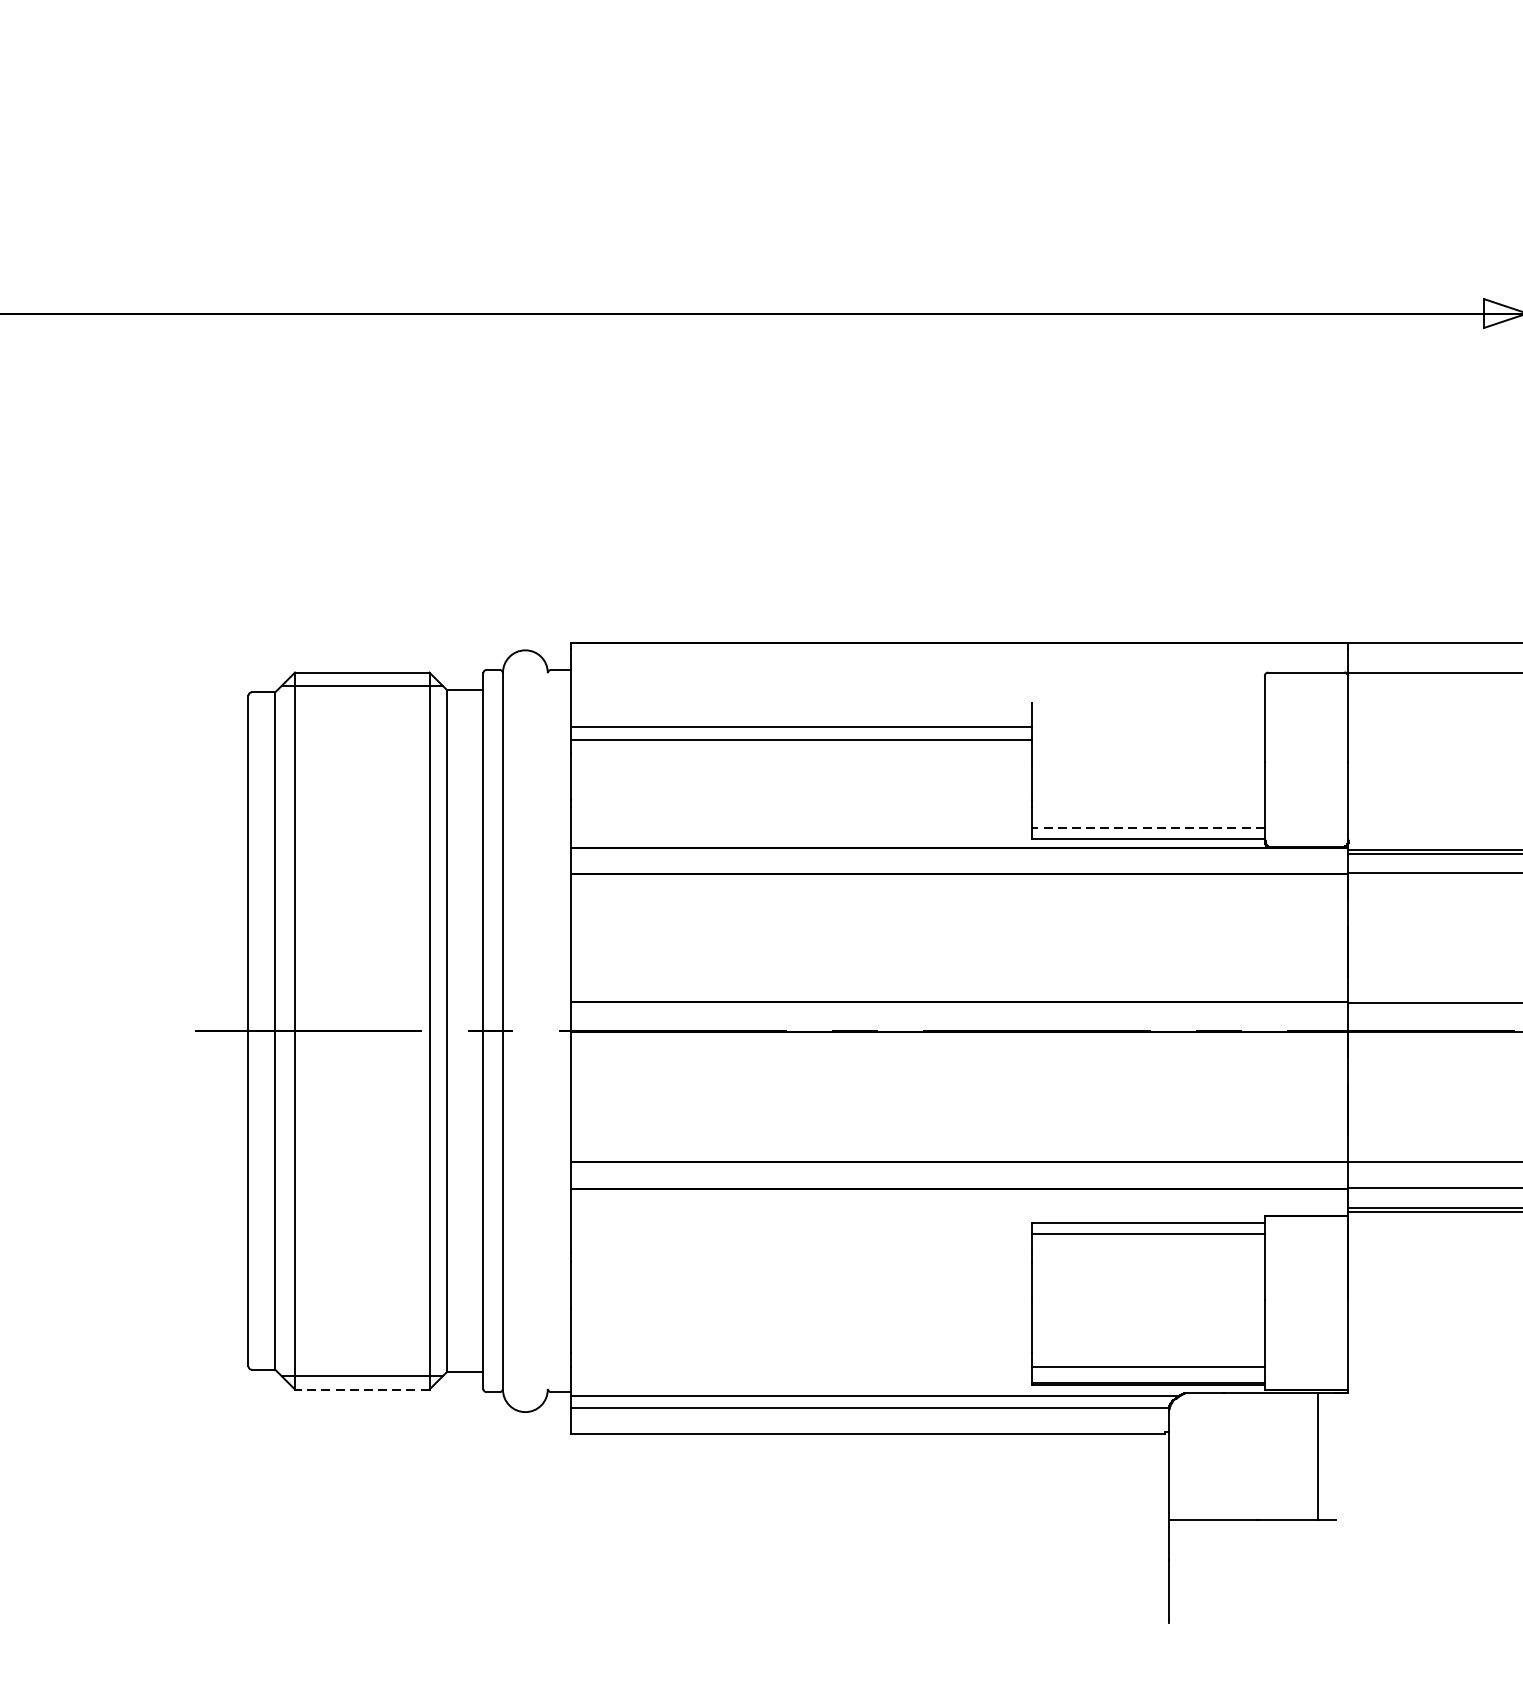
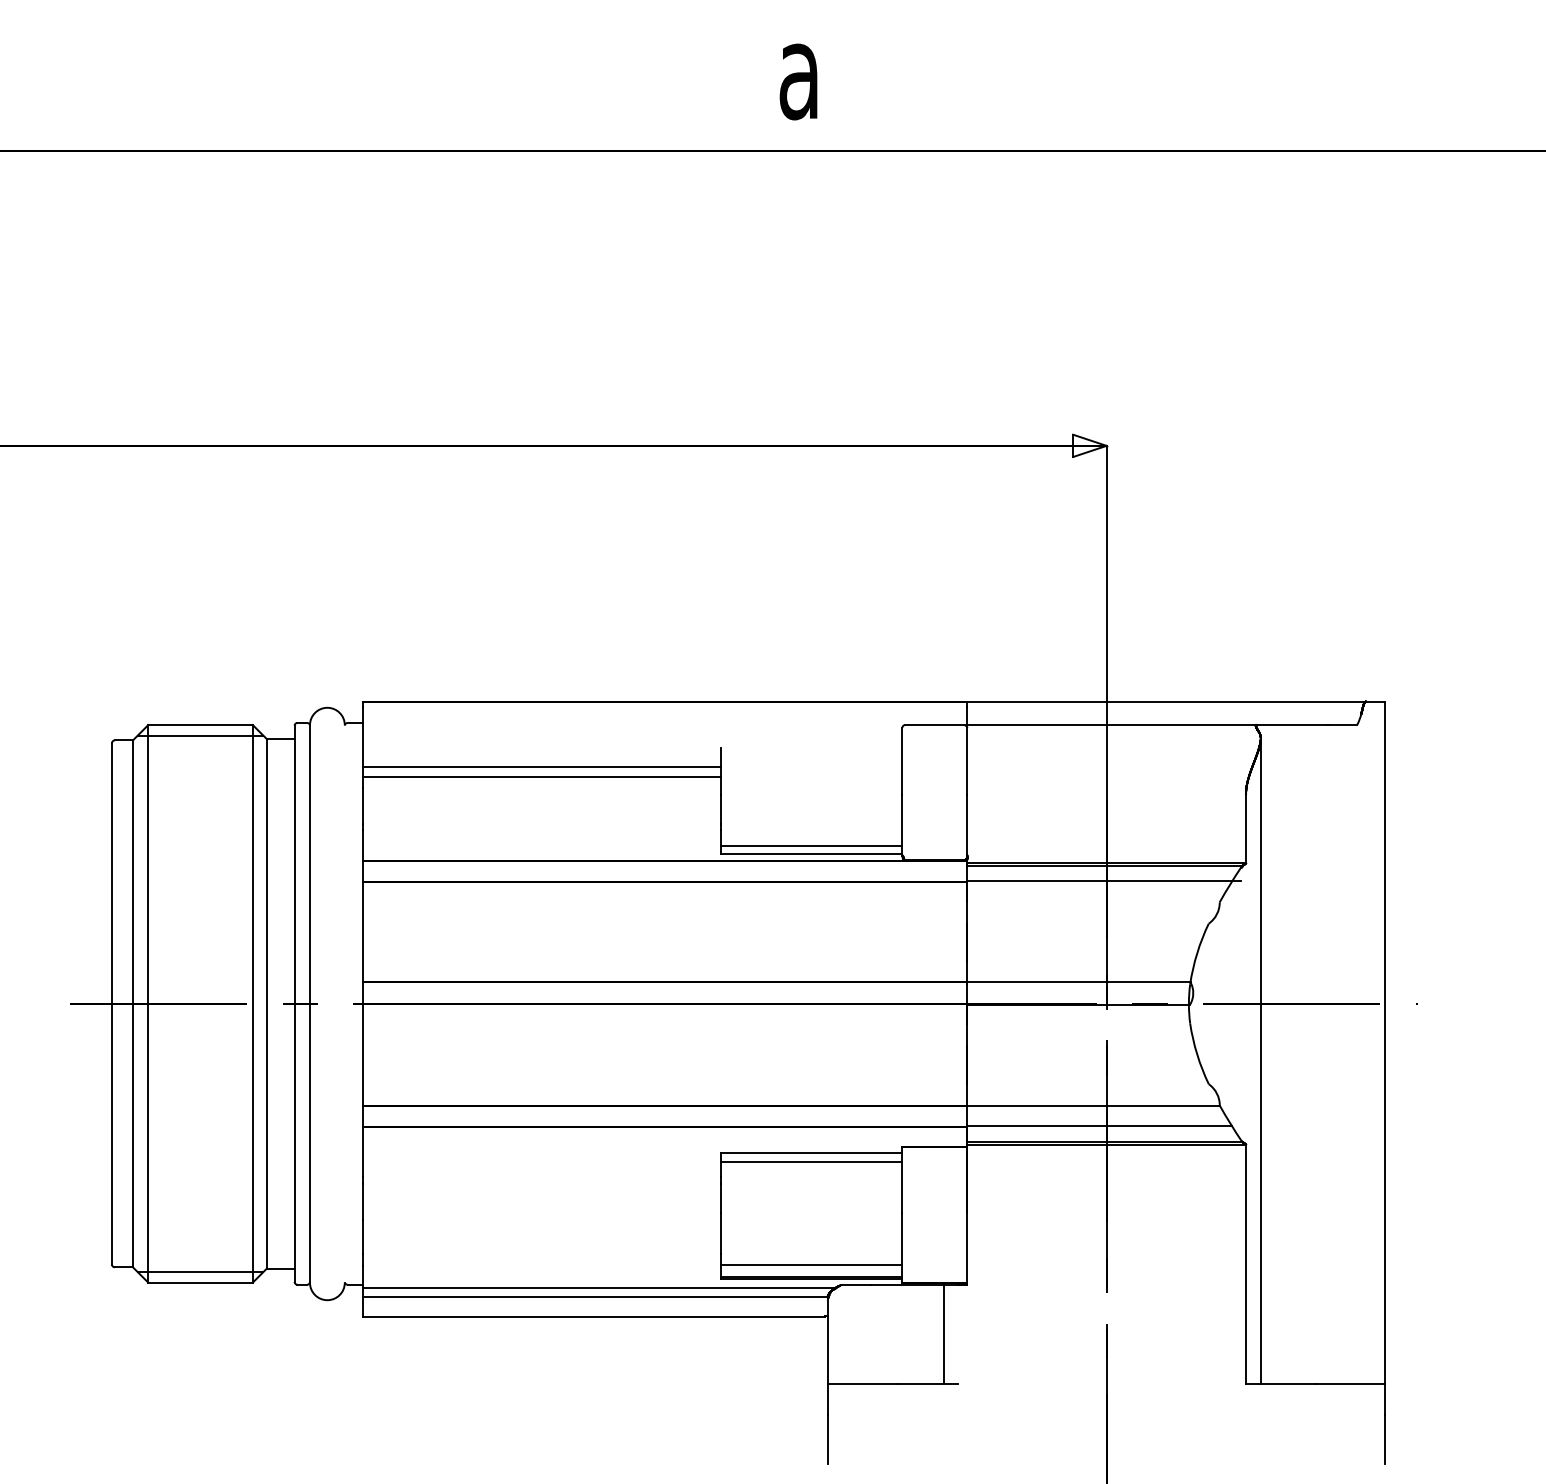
line: (1147, 827) -> (811, 845), dashed -> solid
line: (362, 1389) -> (200, 1282), dashed -> solid

